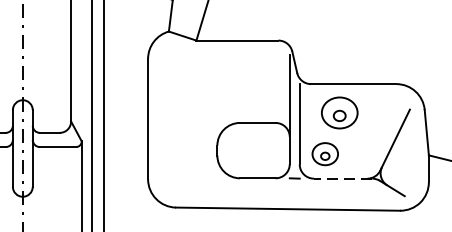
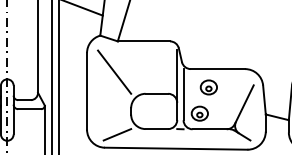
line: (191, 87) -> (114, 71), added
part: (338, 113) -> (208, 87), size x0.71
line: (343, 178) -> (211, 129), dashed -> solid
line: (195, 186) -> (117, 134), added

